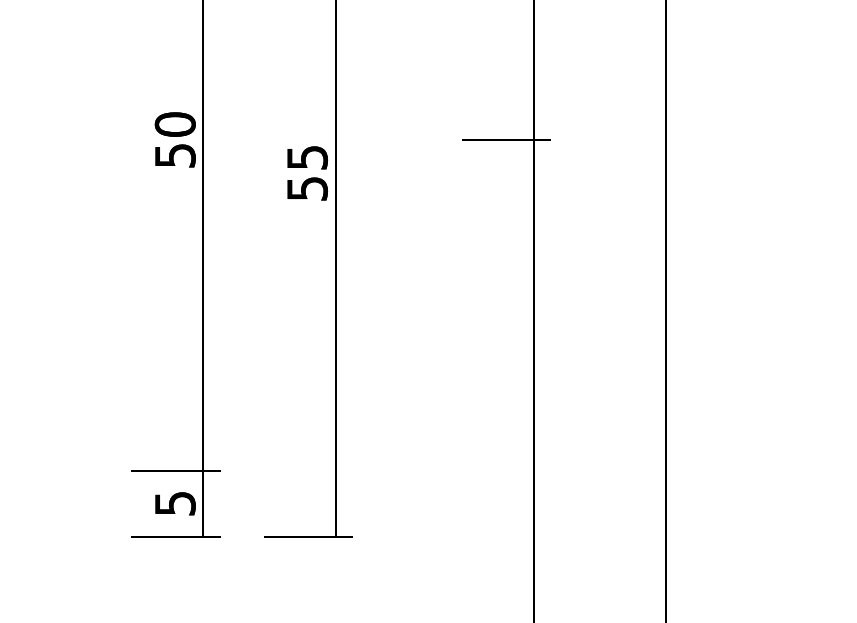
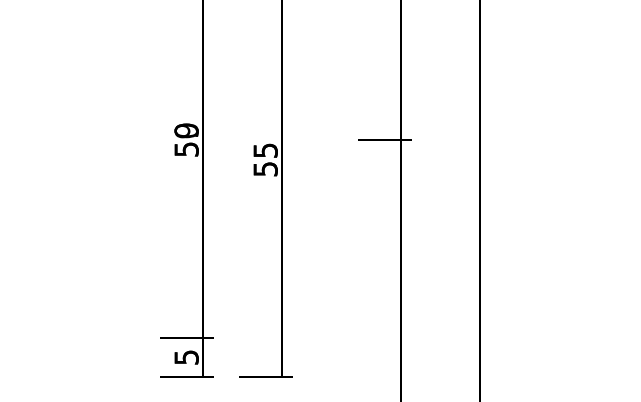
text: (175, 124) -> (186, 130), 50 -> 59

